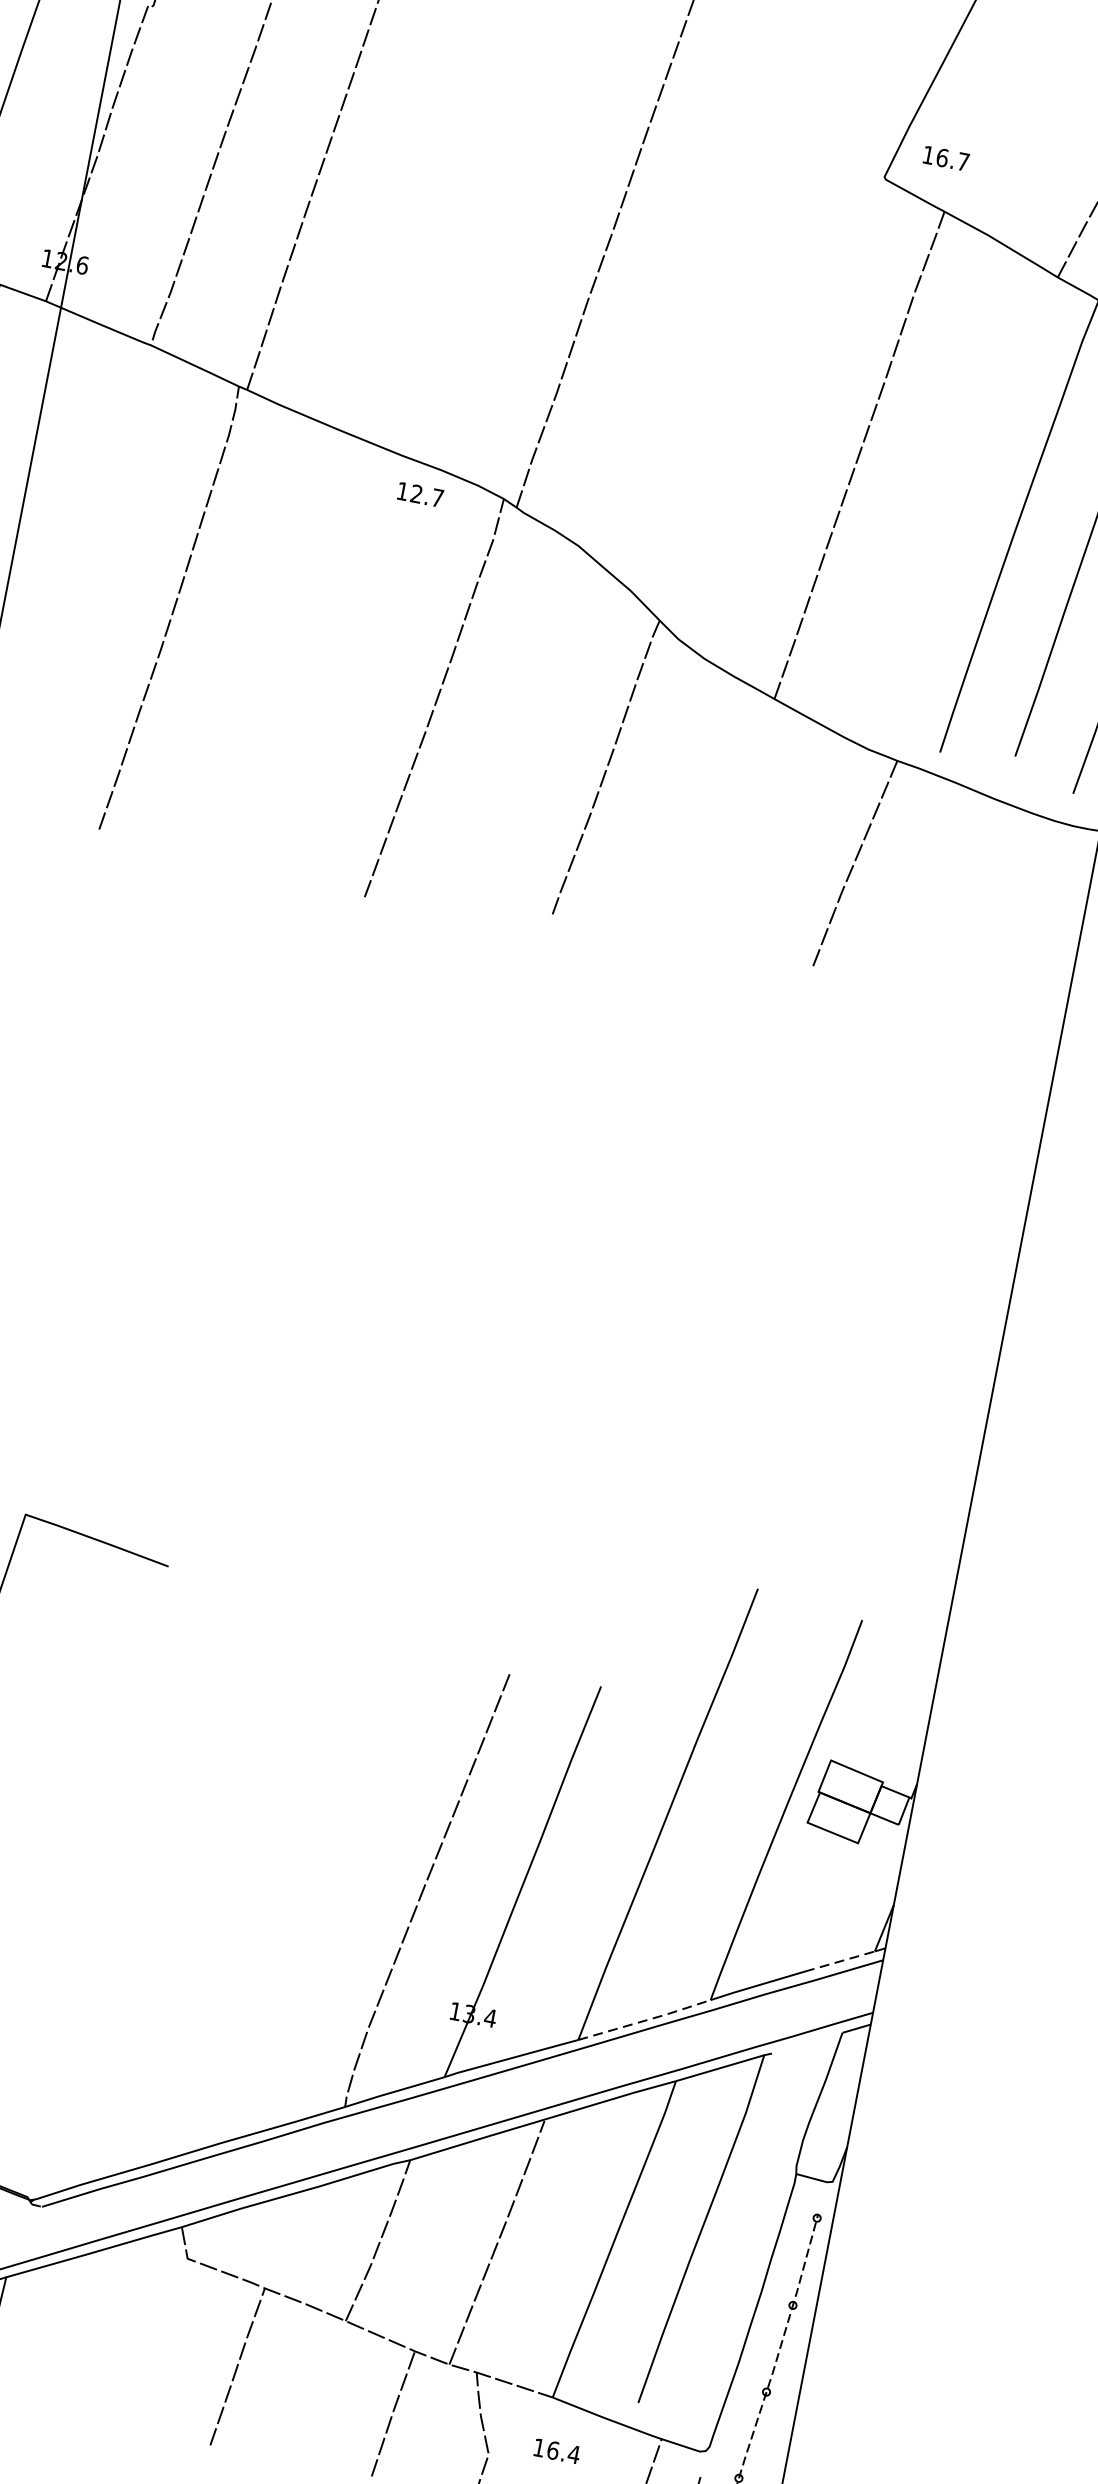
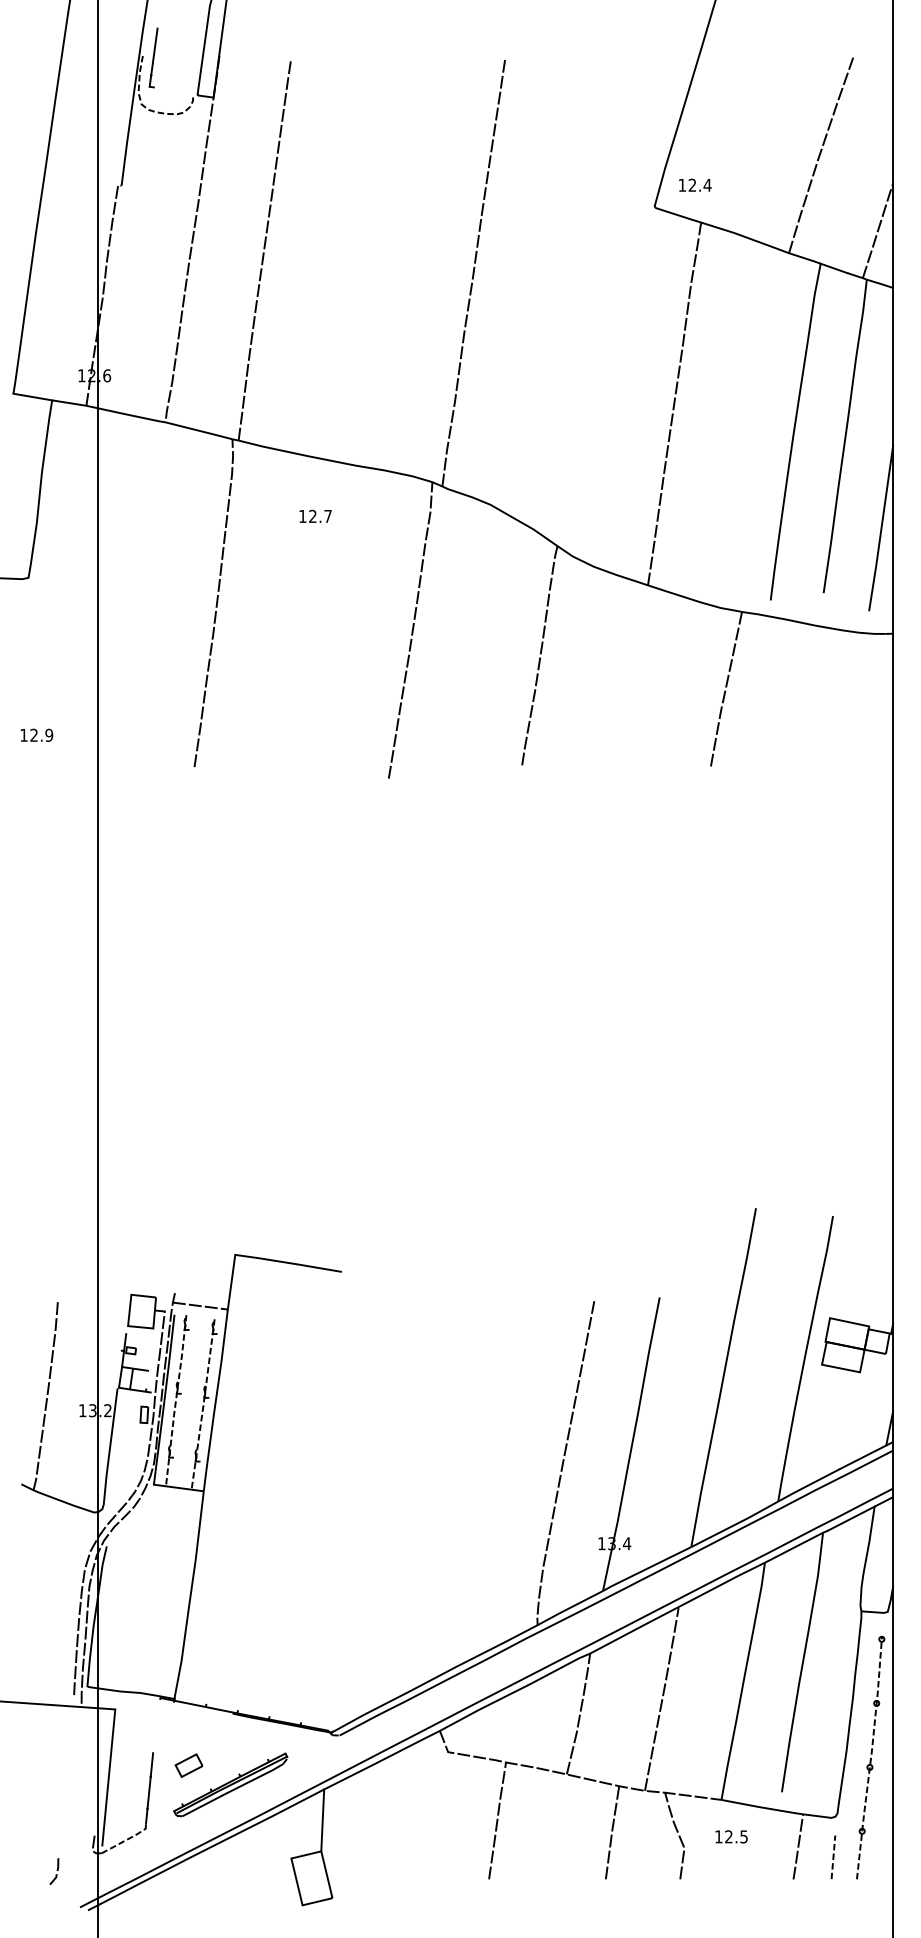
text: (952, 158) -> (699, 184), 16.7 -> 12.4
text: (420, 493) -> (315, 515), moved
line: (840, 1961) -> (863, 1457), dashed -> solid
line: (646, 2020) -> (736, 1524), dashed -> solid
line: (805, 2042) -> (850, 1518), added
text: (563, 2452) -> (736, 1836), 16.4 -> 12.5

